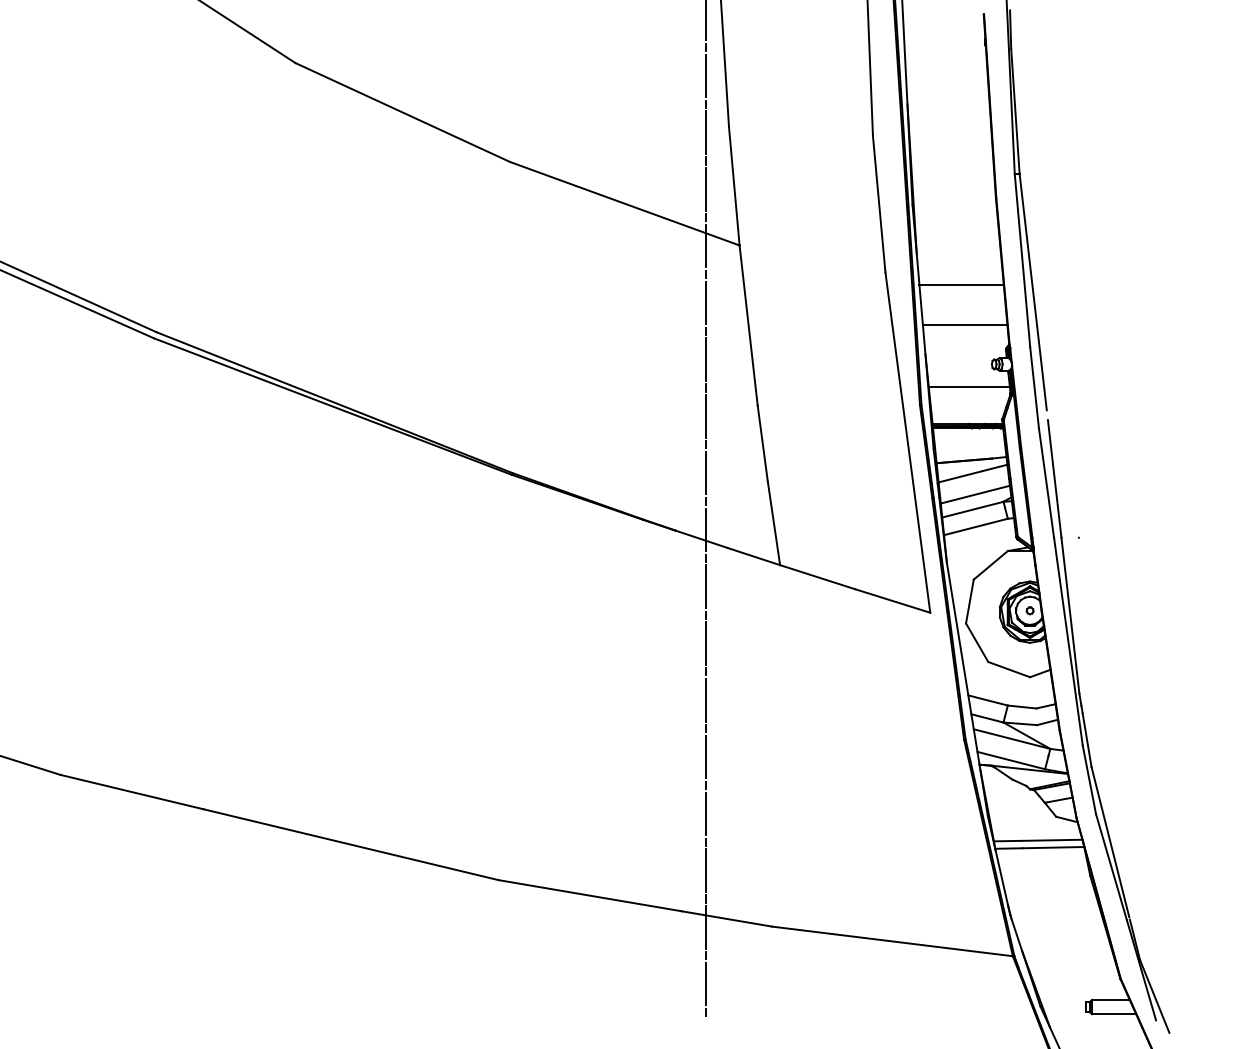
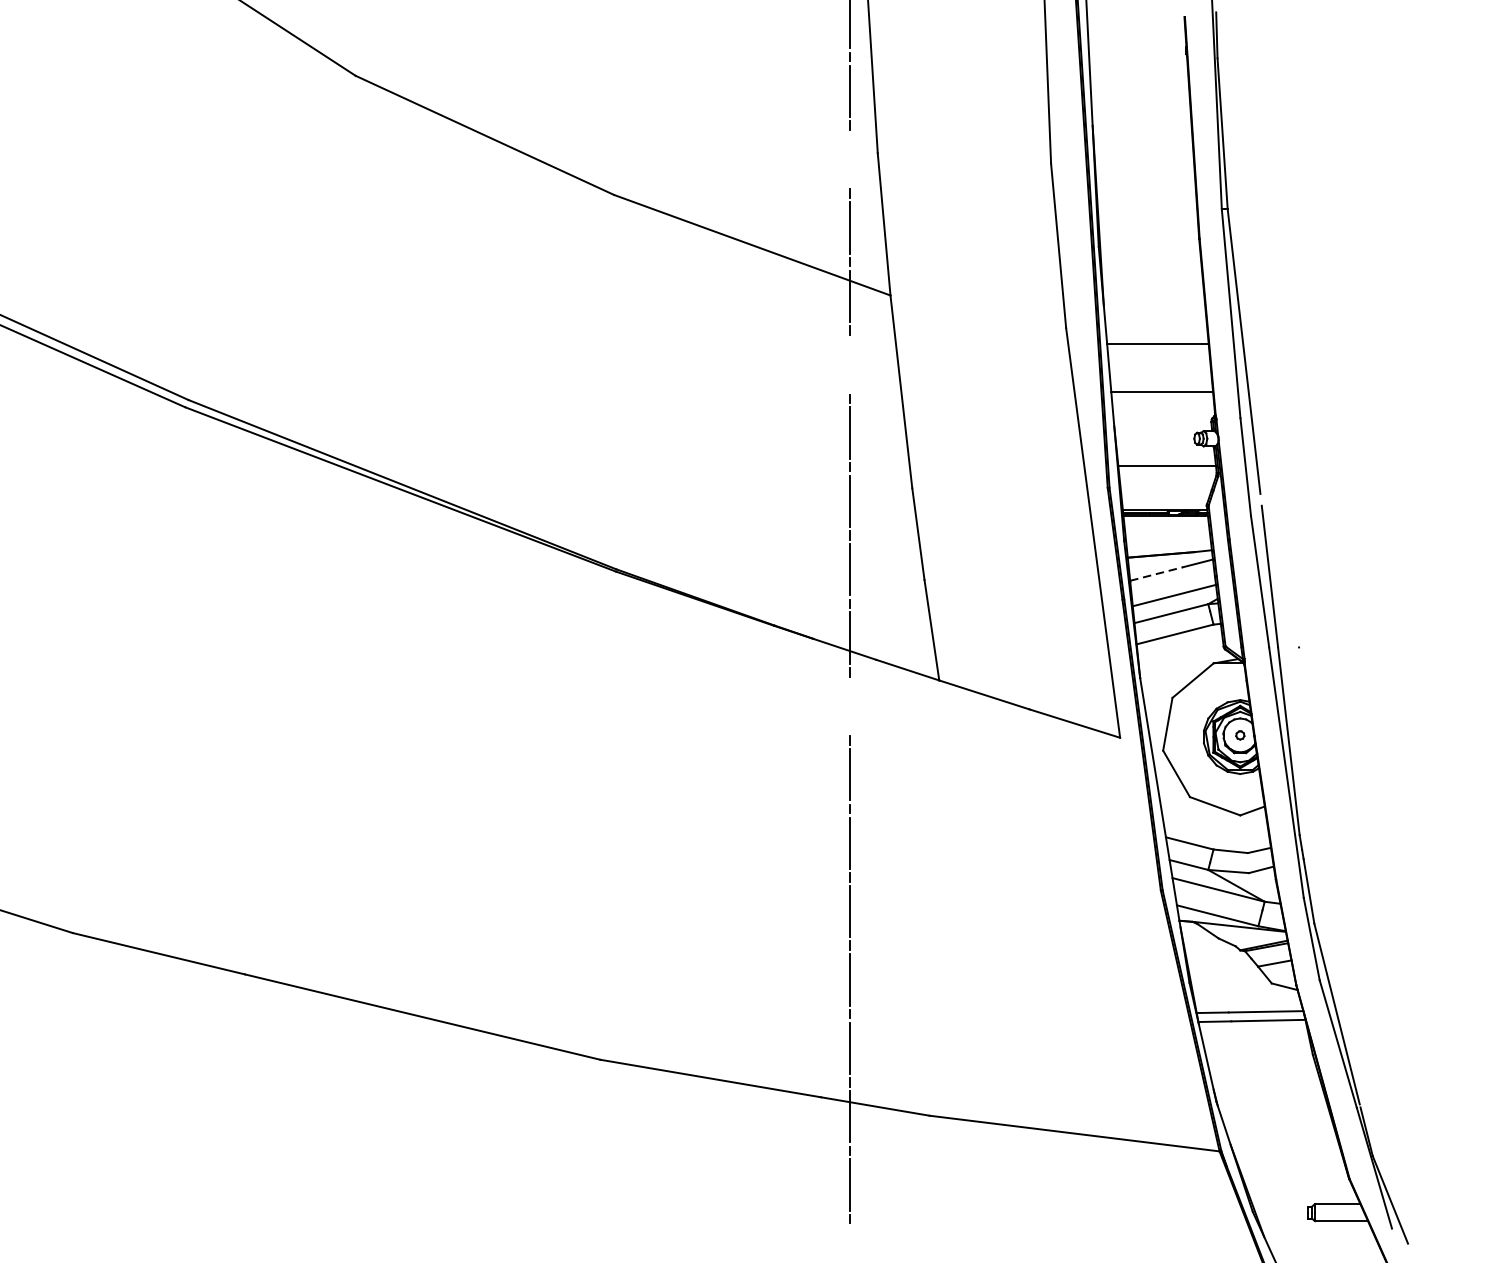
line: (705, 132) -> (849, 159), removed
line: (705, 302) -> (849, 364), removed
line: (960, 476) -> (1156, 573), solid -> dashed
line: (705, 586) -> (849, 706), removed

